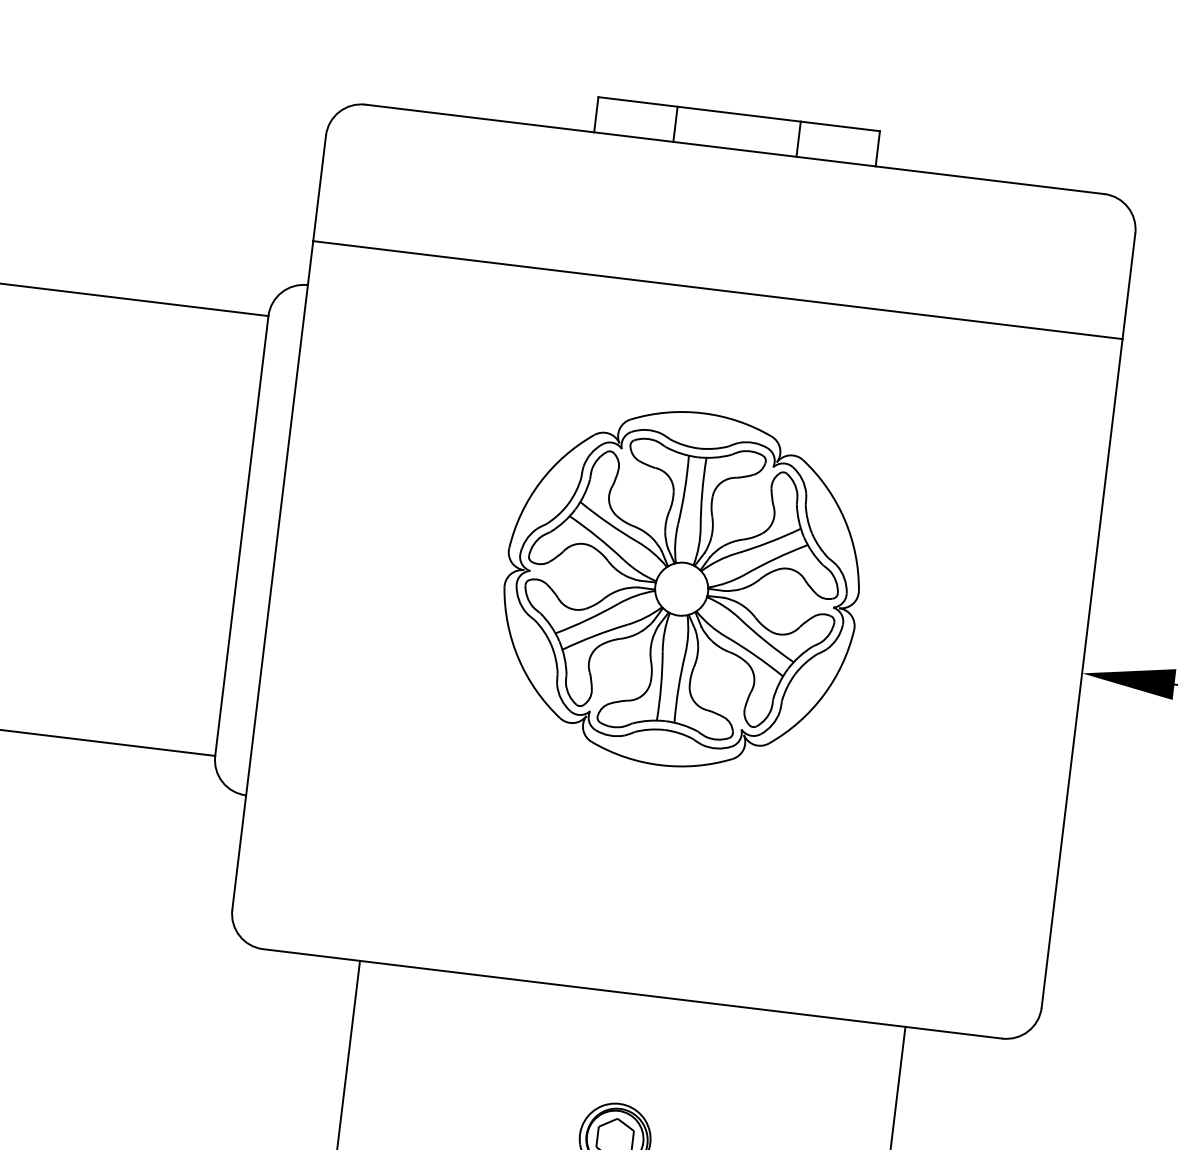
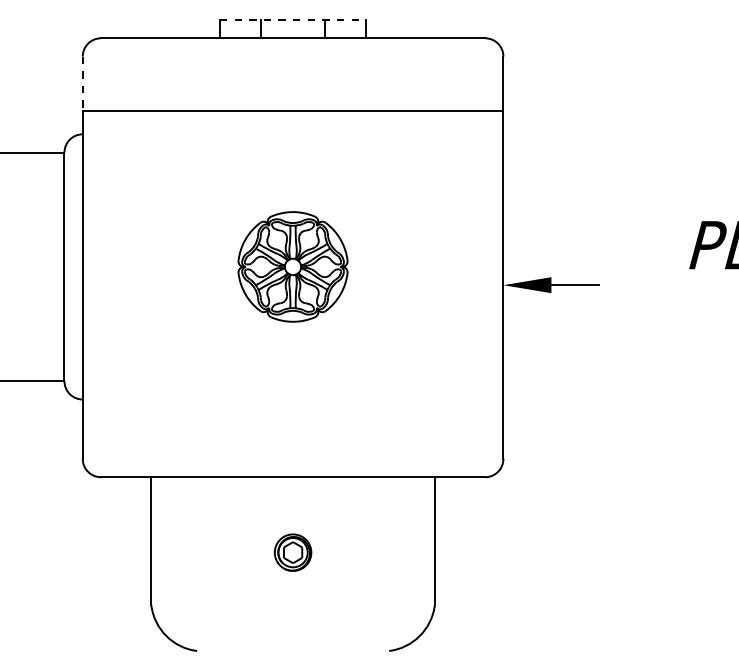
line: (739, 115) -> (293, 20), solid -> dashed
line: (319, 189) -> (82, 84), solid -> dashed
part: (680, 588) -> (292, 266), size x0.6

